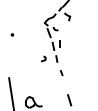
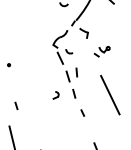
part: (78, 31) -> (101, 52), added
line: (81, 61) -> (109, 94), added
line: (14, 63) -> (15, 105), added

